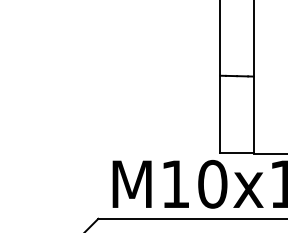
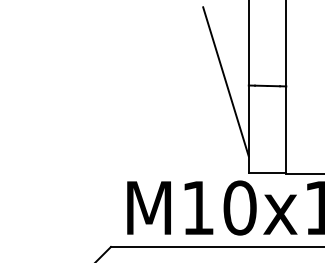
line: (200, 72) -> (226, 81), added

